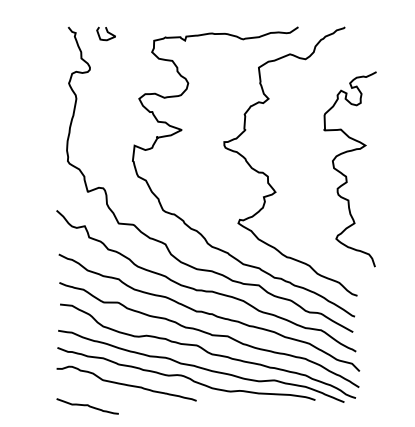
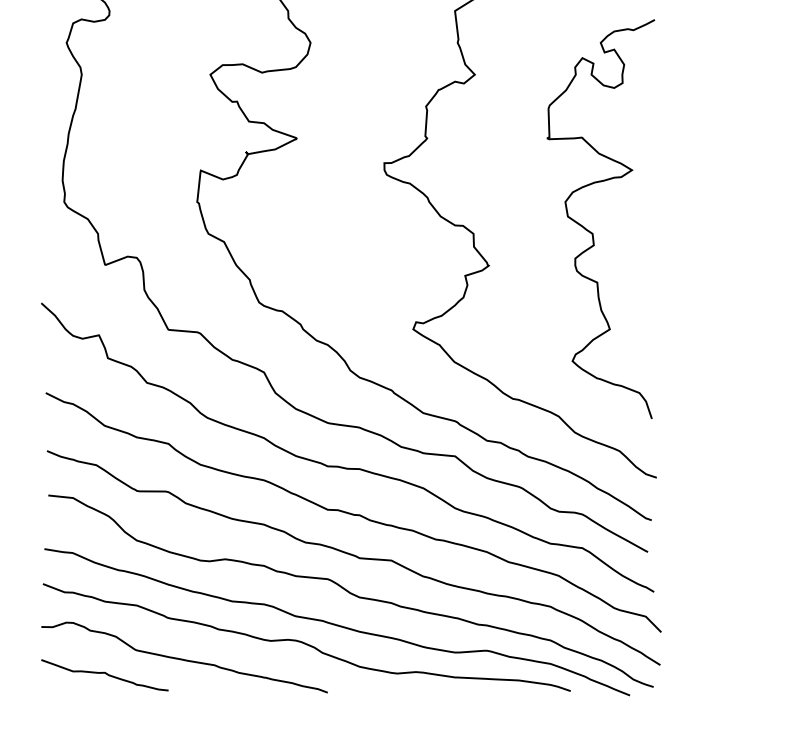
curve: (346, 175) -> (593, 231), moved
curve: (87, 406) -> (104, 675), moved

